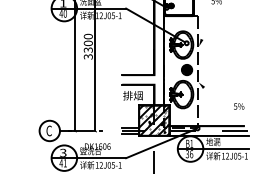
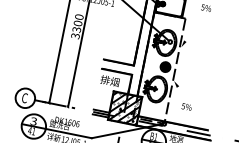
text: (239, 106) -> (187, 107), moved

